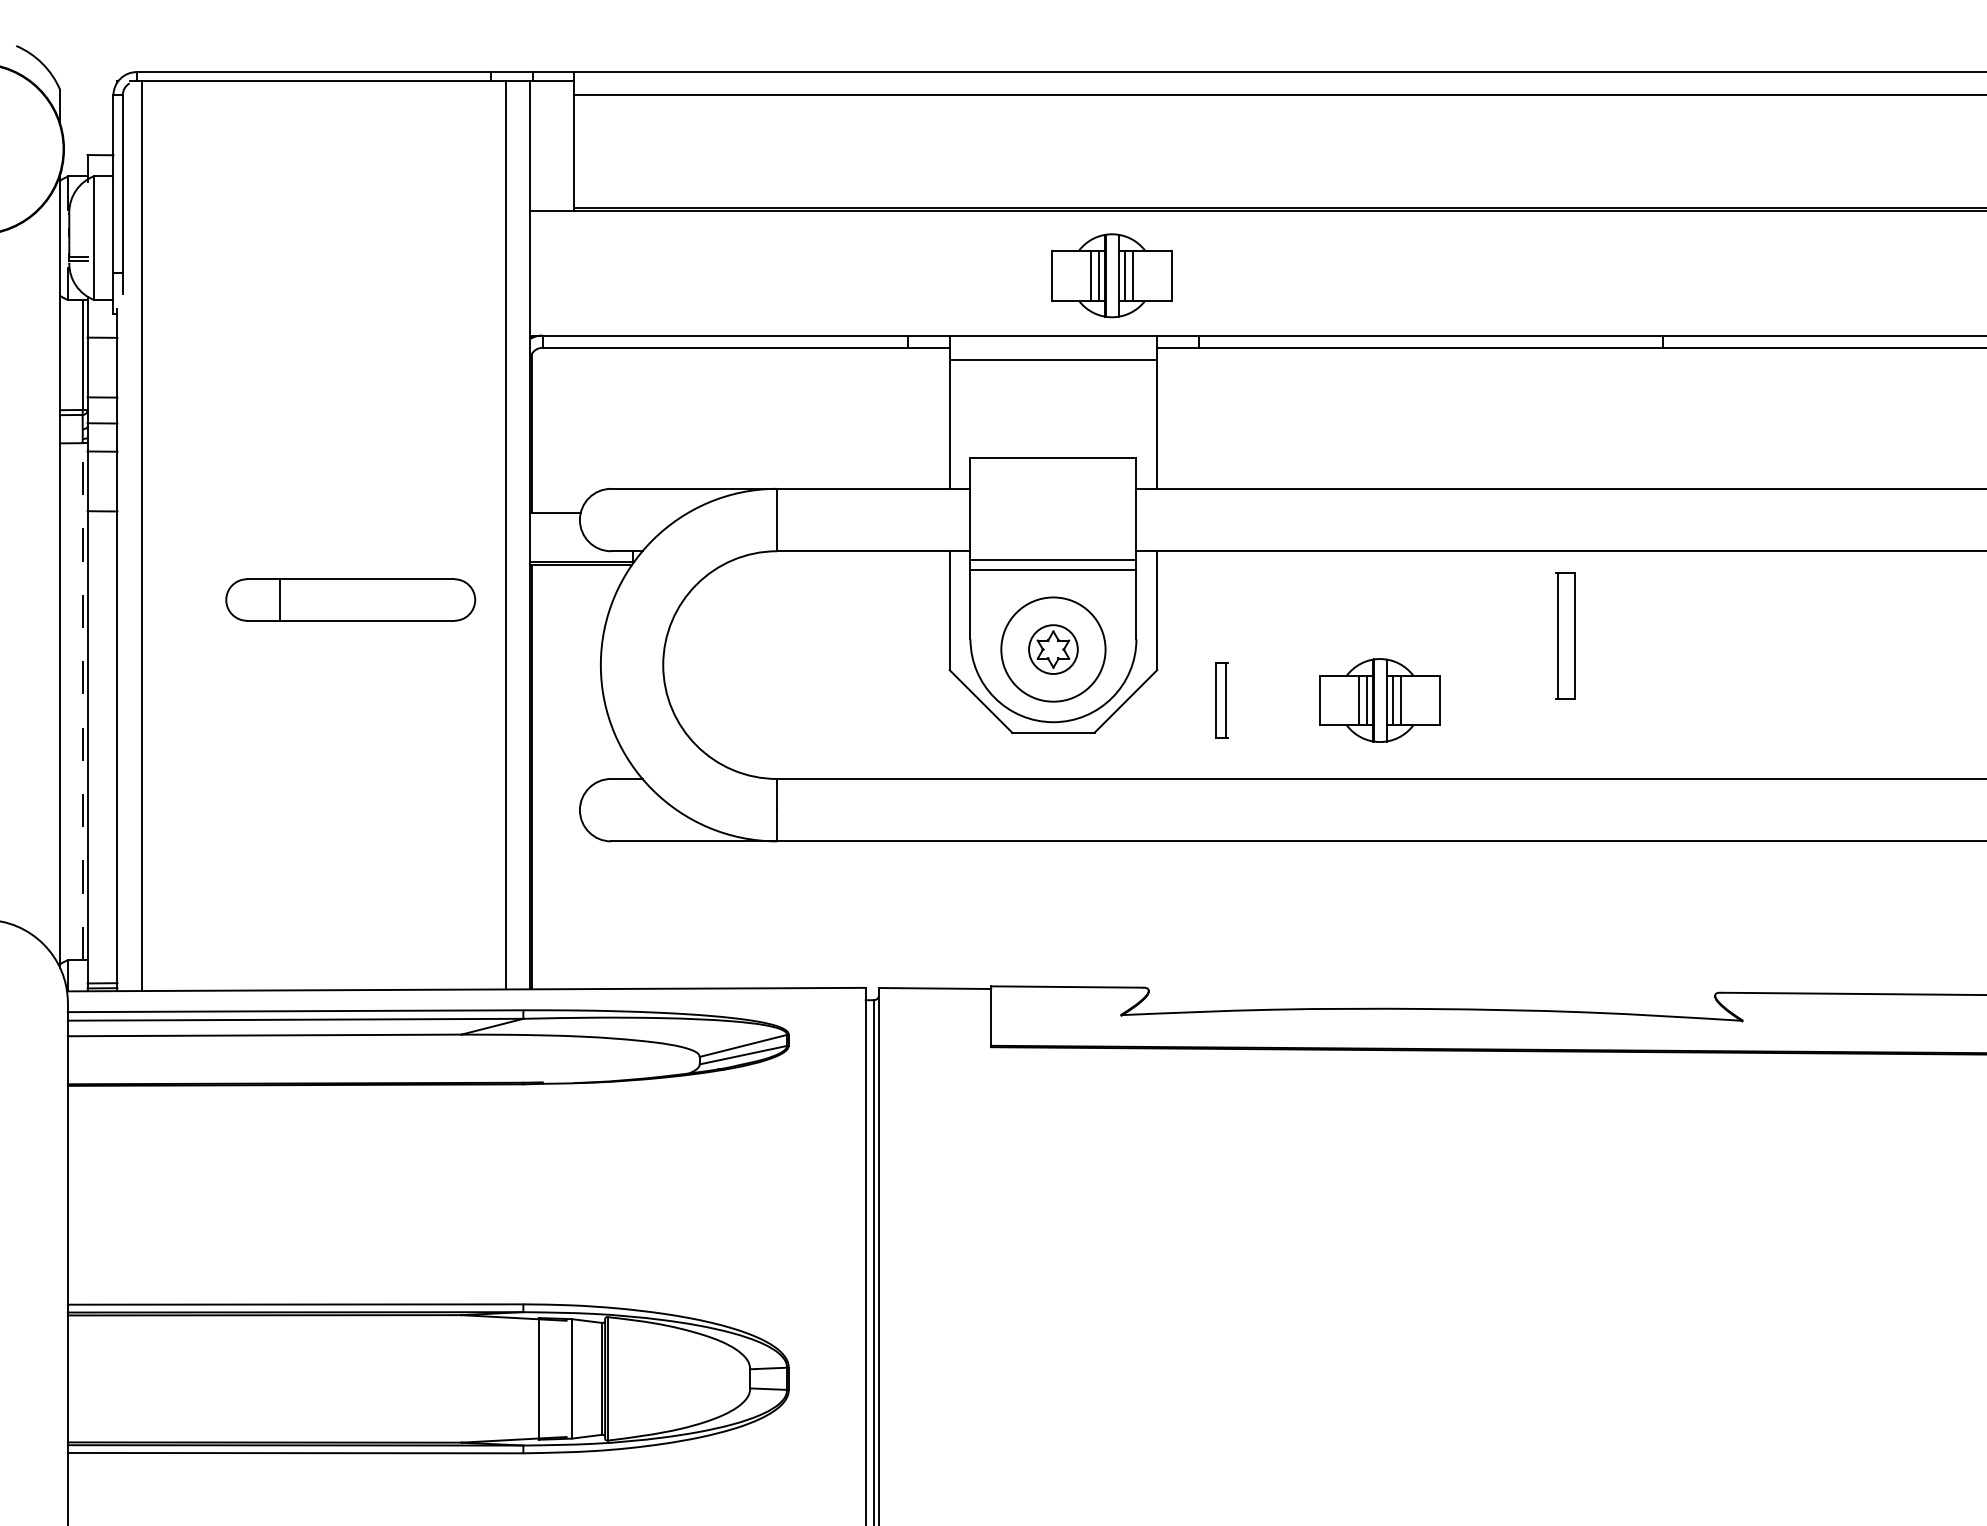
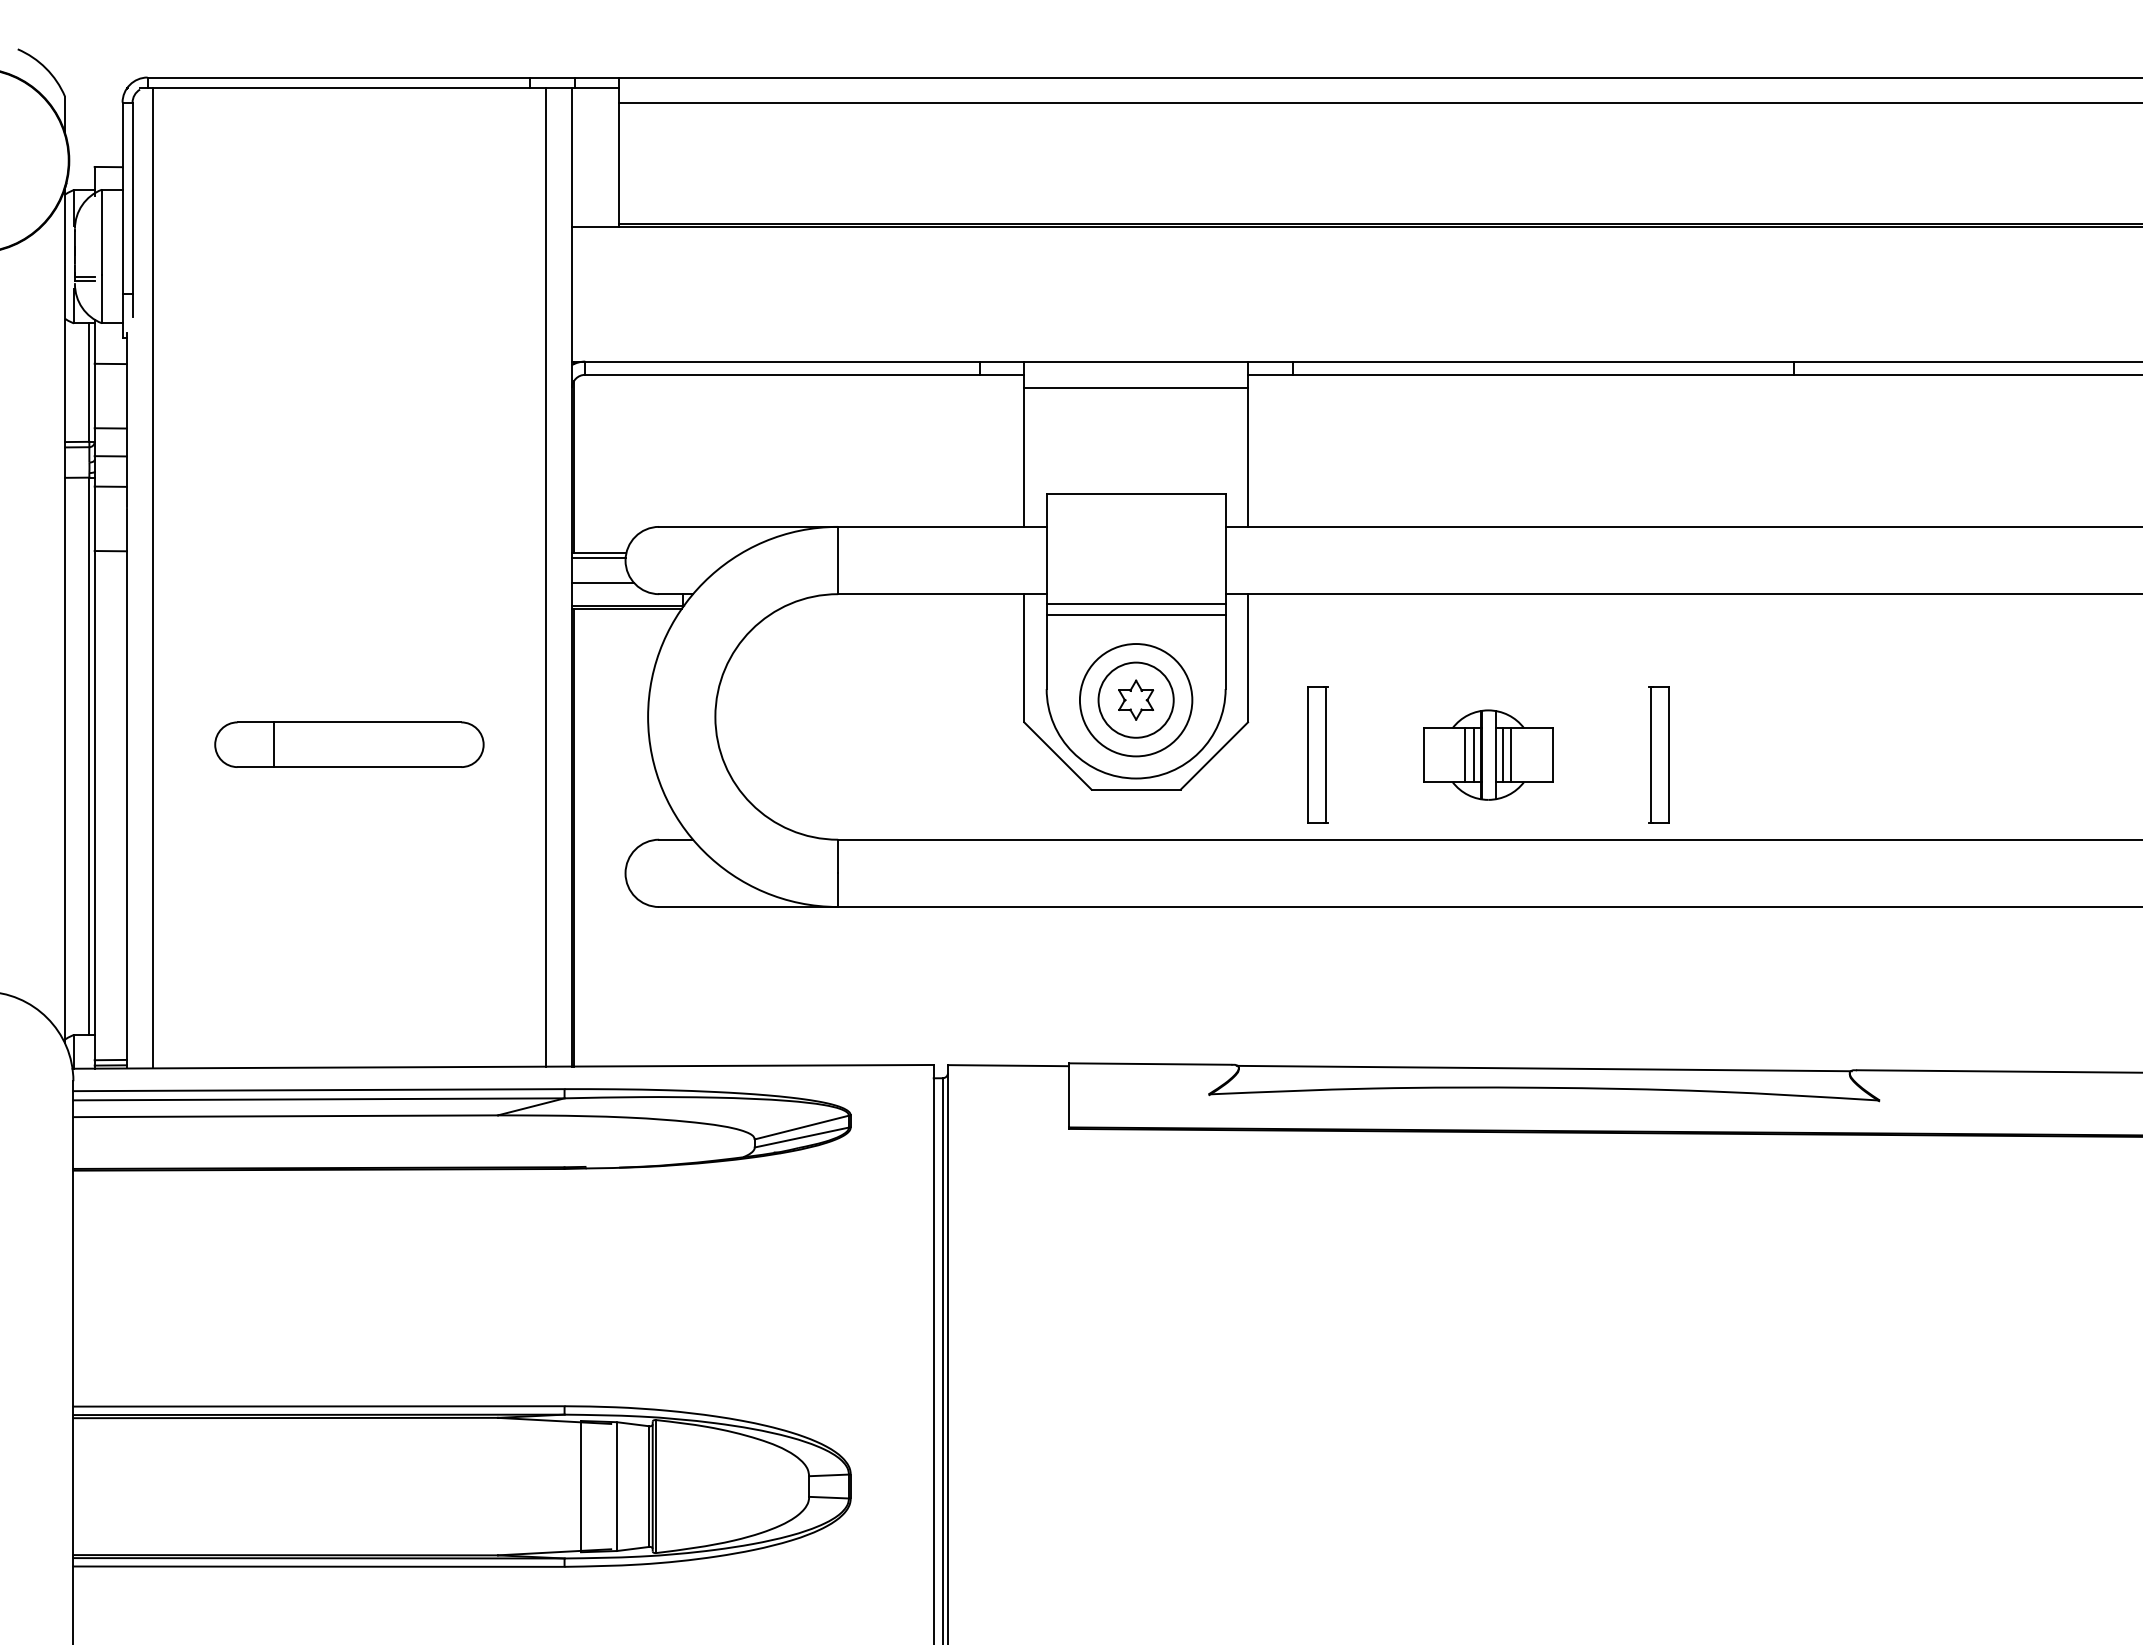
part: (1112, 275) -> (1199, 296), removed
line: (554, 518) -> (598, 558), added
line: (559, 541) -> (603, 583), added
part: (350, 599) -> (349, 744), moved
part: (1564, 635) -> (1658, 754), moved
circle: (1052, 648) -> (1135, 699), size x1.43
part: (1221, 699) -> (1317, 754), size x1.67
line: (82, 701) -> (89, 756), dashed -> solid
line: (1431, 991) -> (1543, 1068), added

